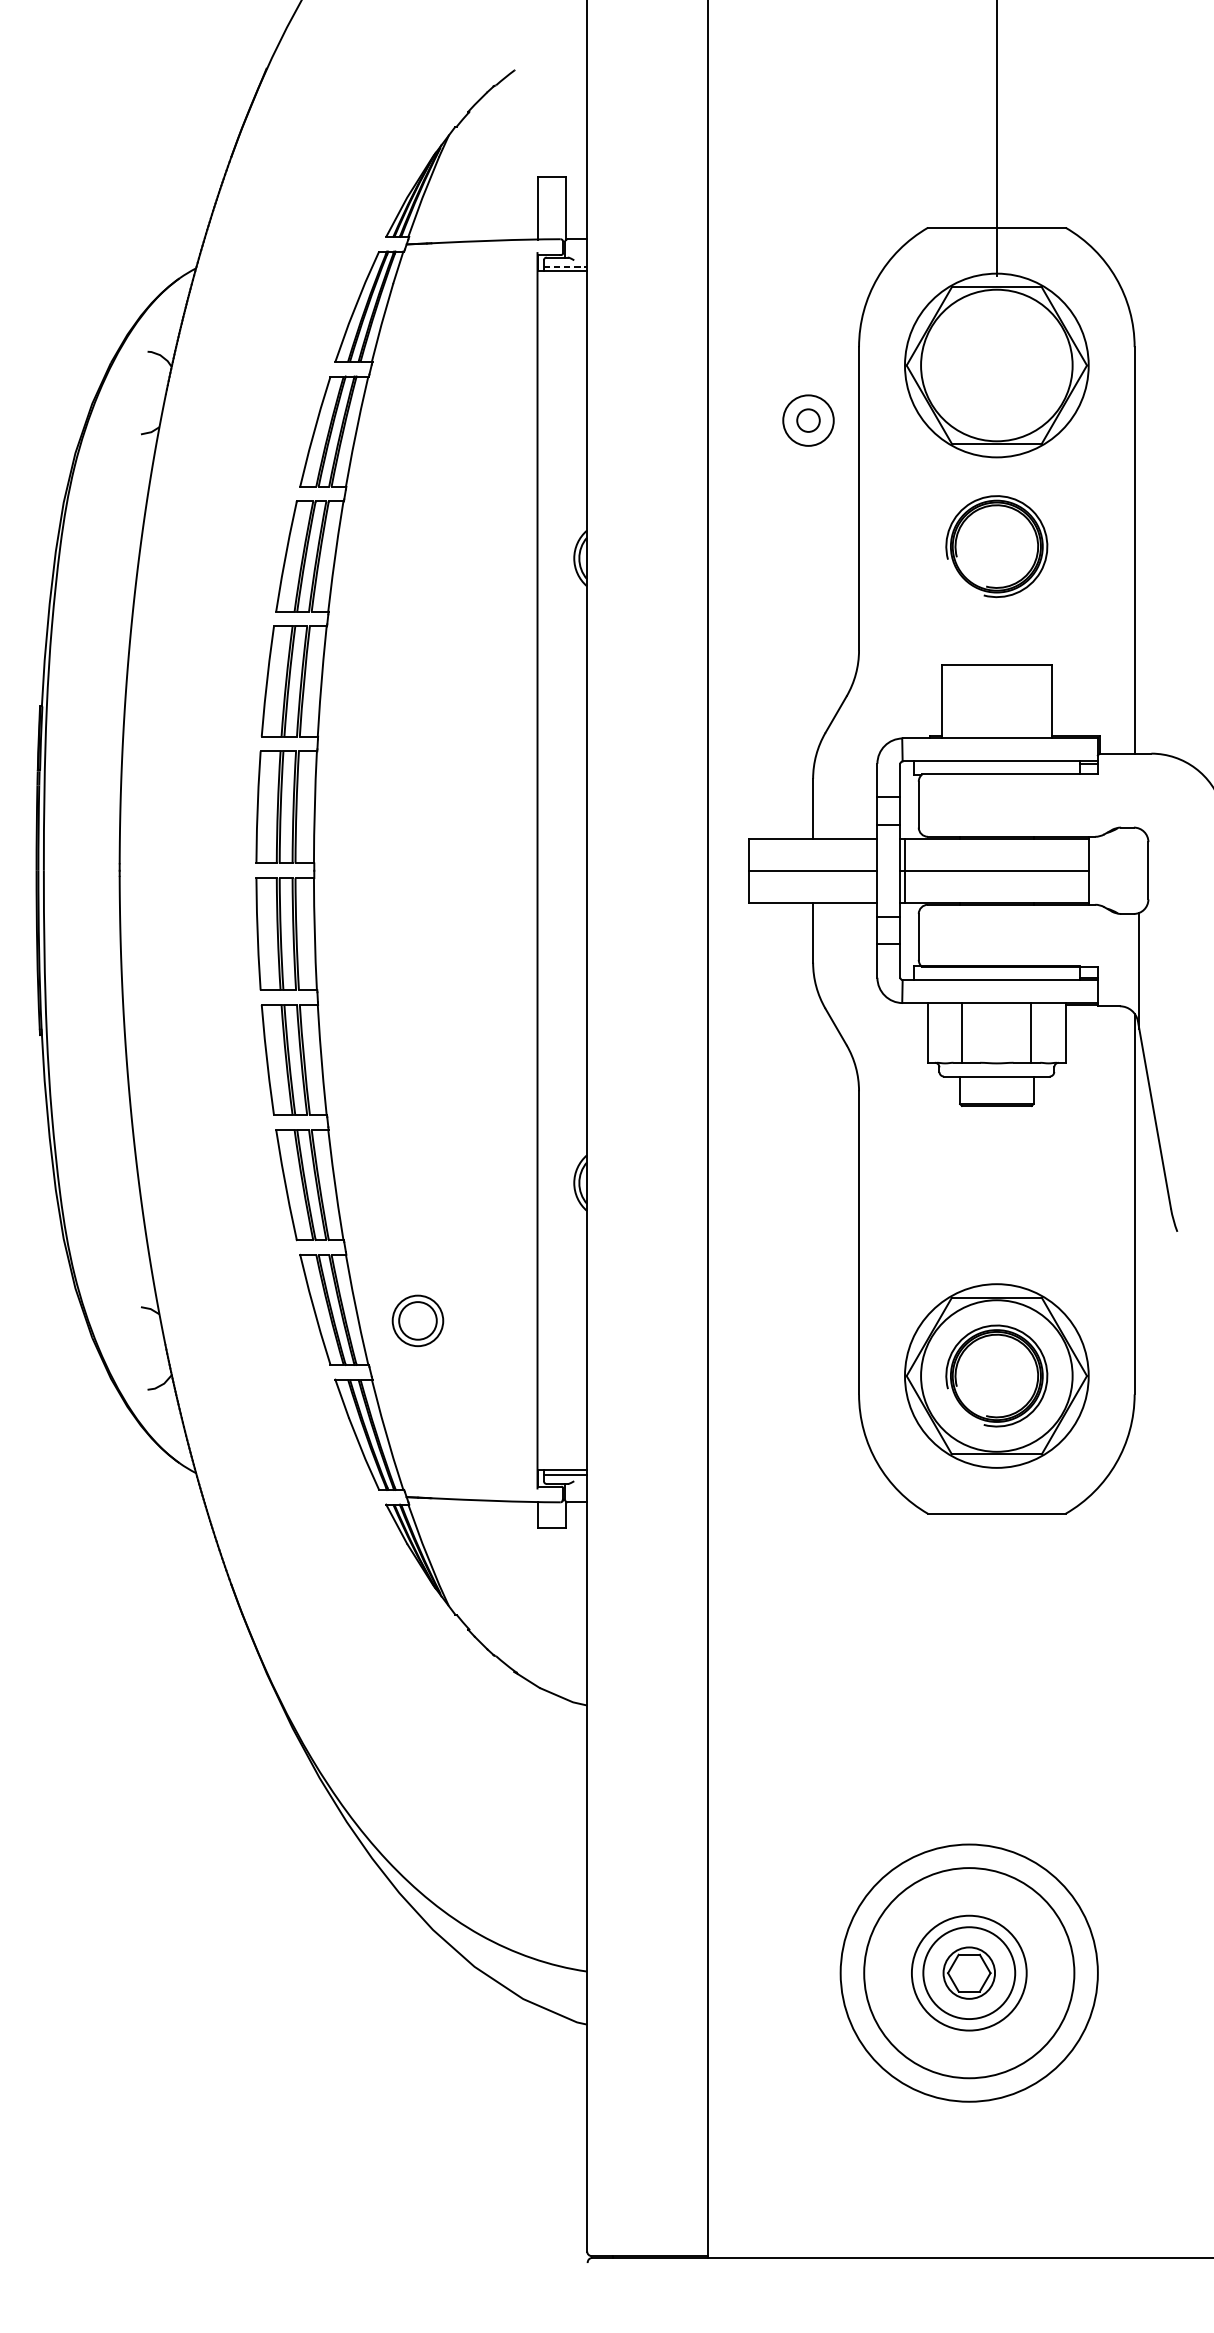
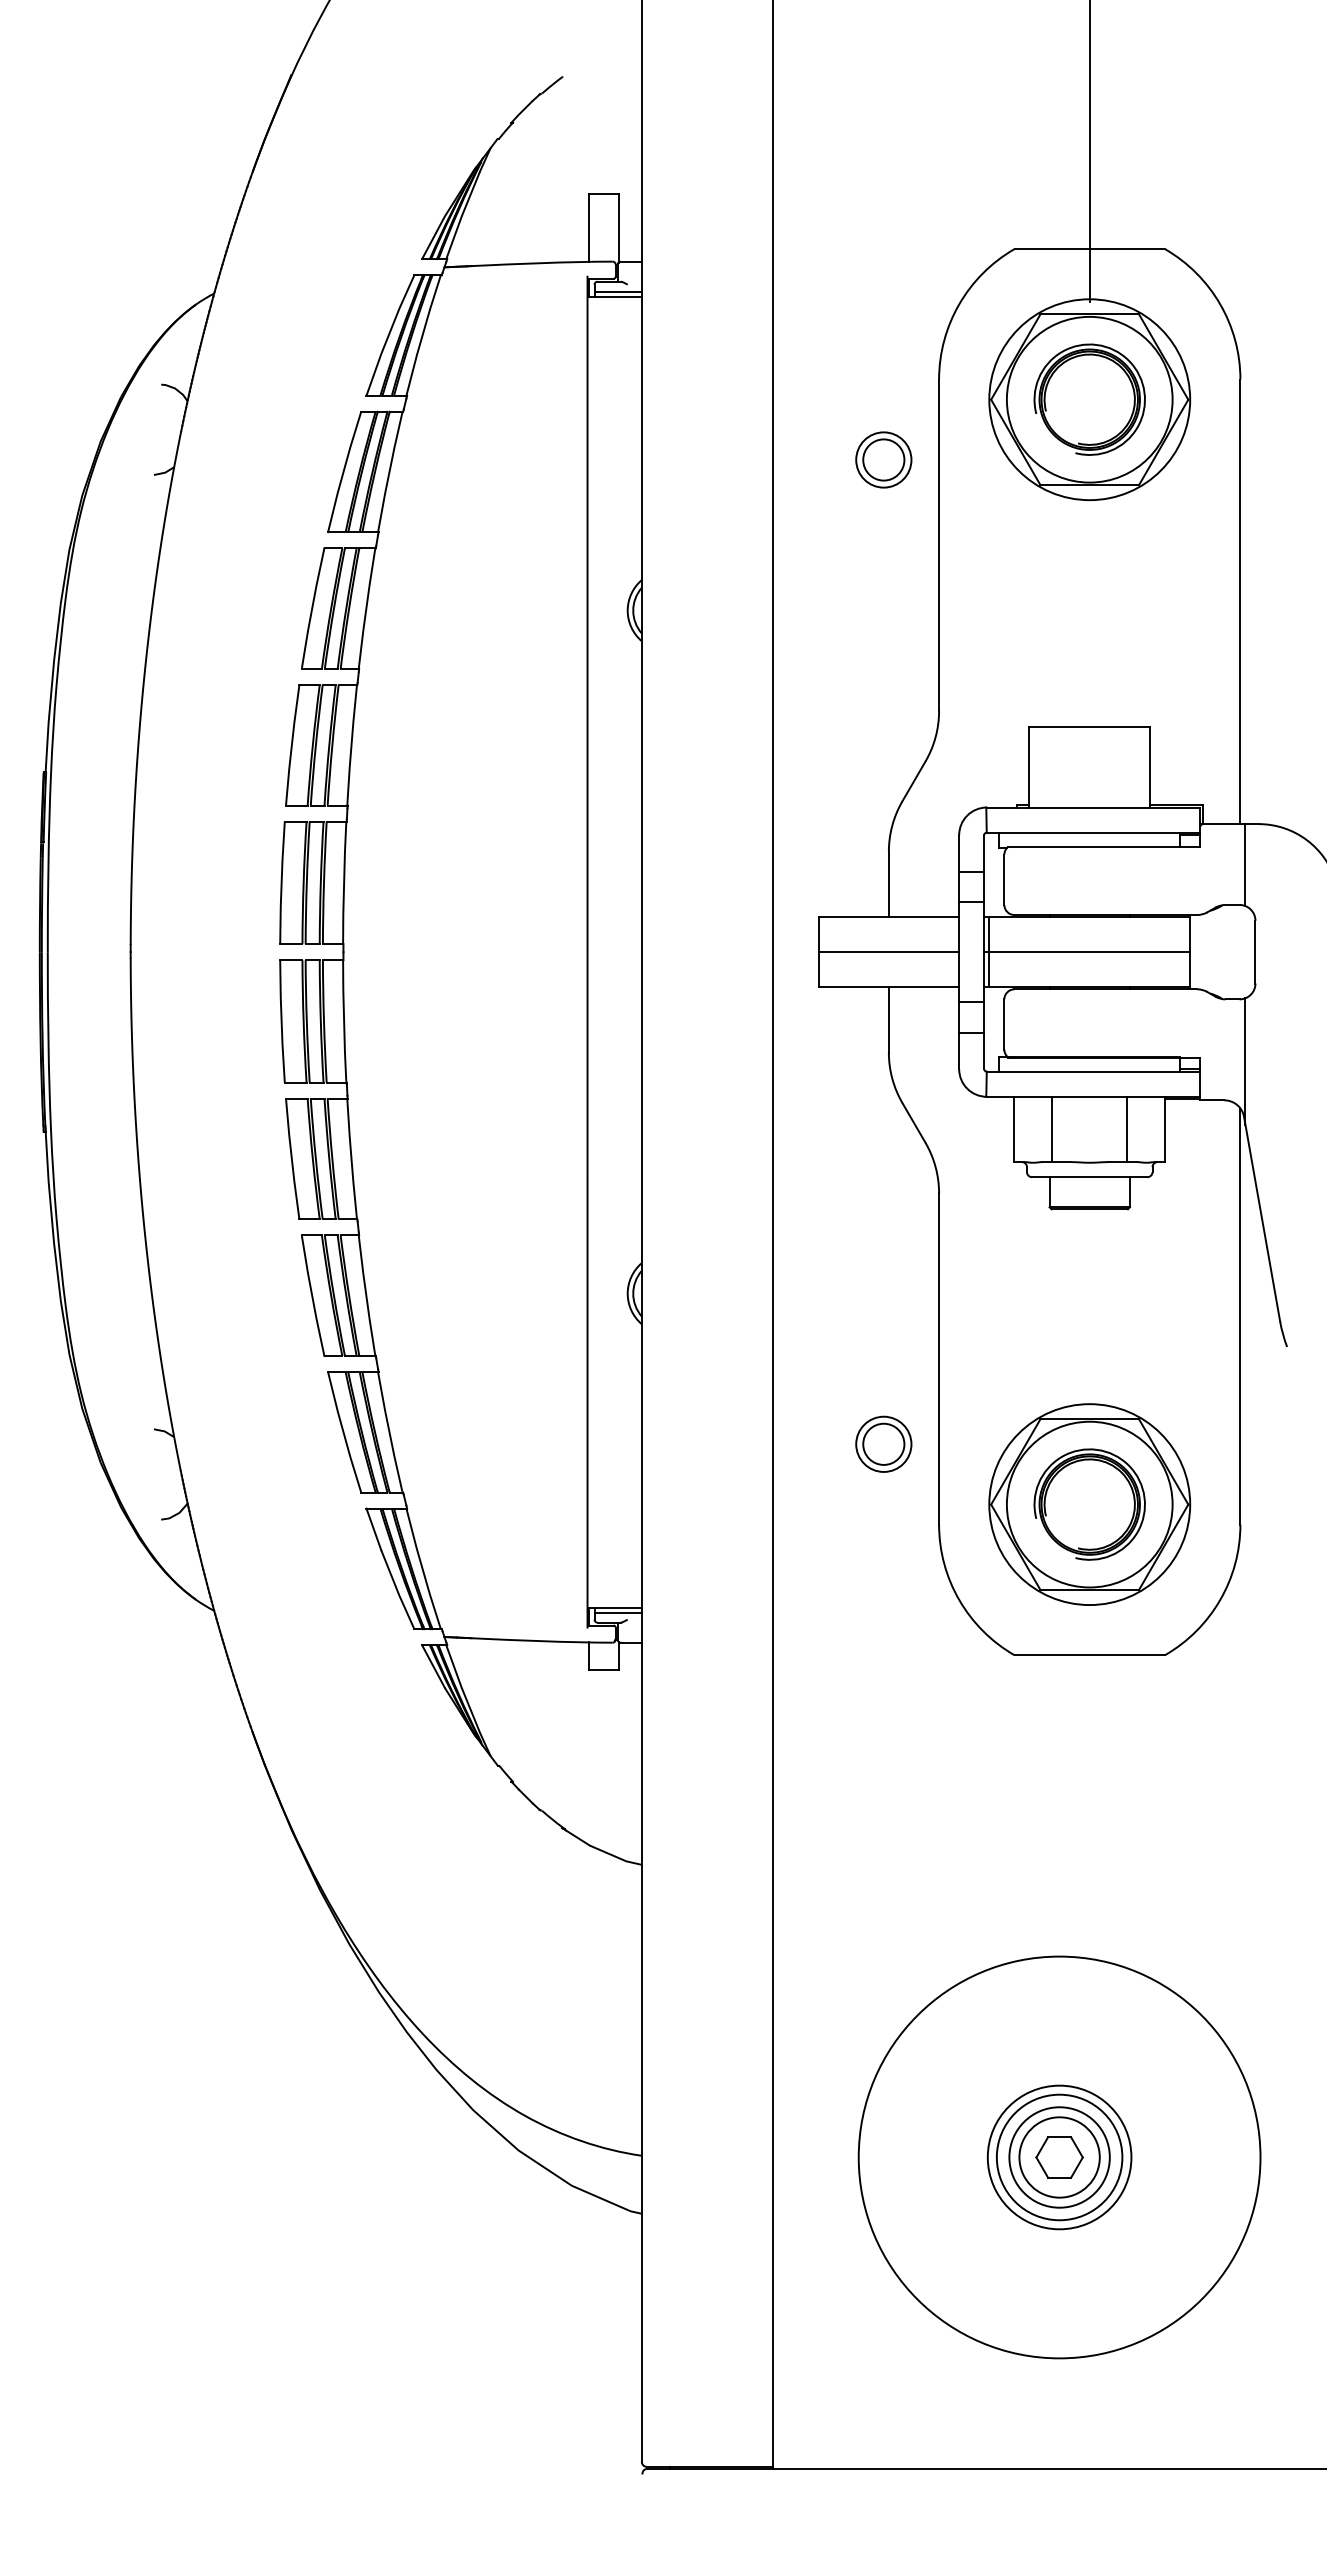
line: (565, 266) -> (618, 291), dashed -> solid
circle: (808, 420) -> (883, 459), size x1.67
part: (996, 546) -> (1089, 399), moved
line: (1139, 791) -> (1245, 865), added
part: (417, 1320) -> (883, 1443), moved
circle: (969, 1973) -> (1059, 2157), size x0.62
circle: (969, 1973) -> (1059, 2157), size x1.43
circle: (969, 1973) -> (1059, 2157), size x1.43

